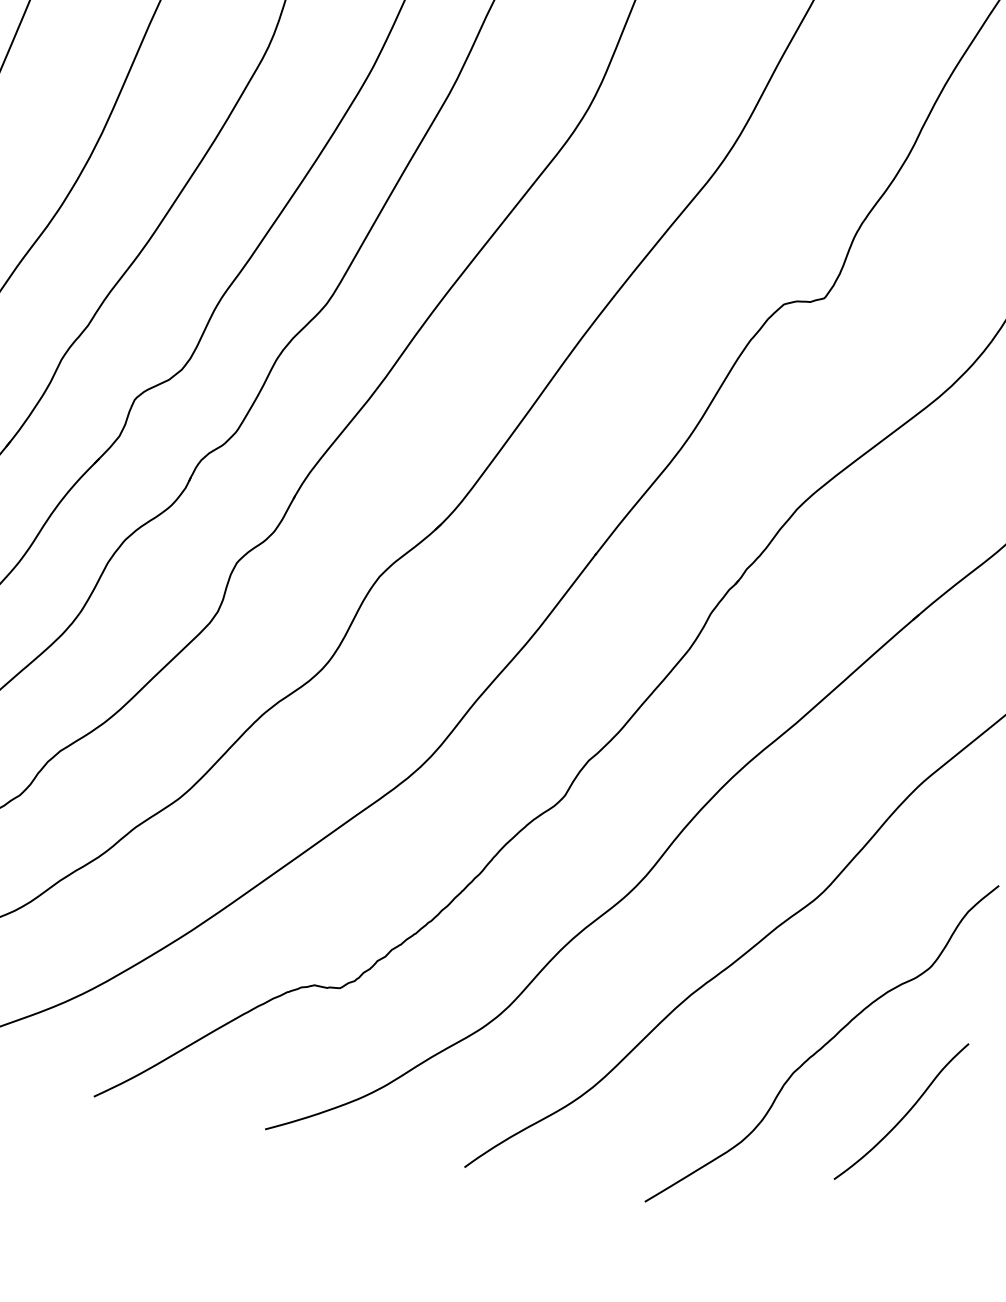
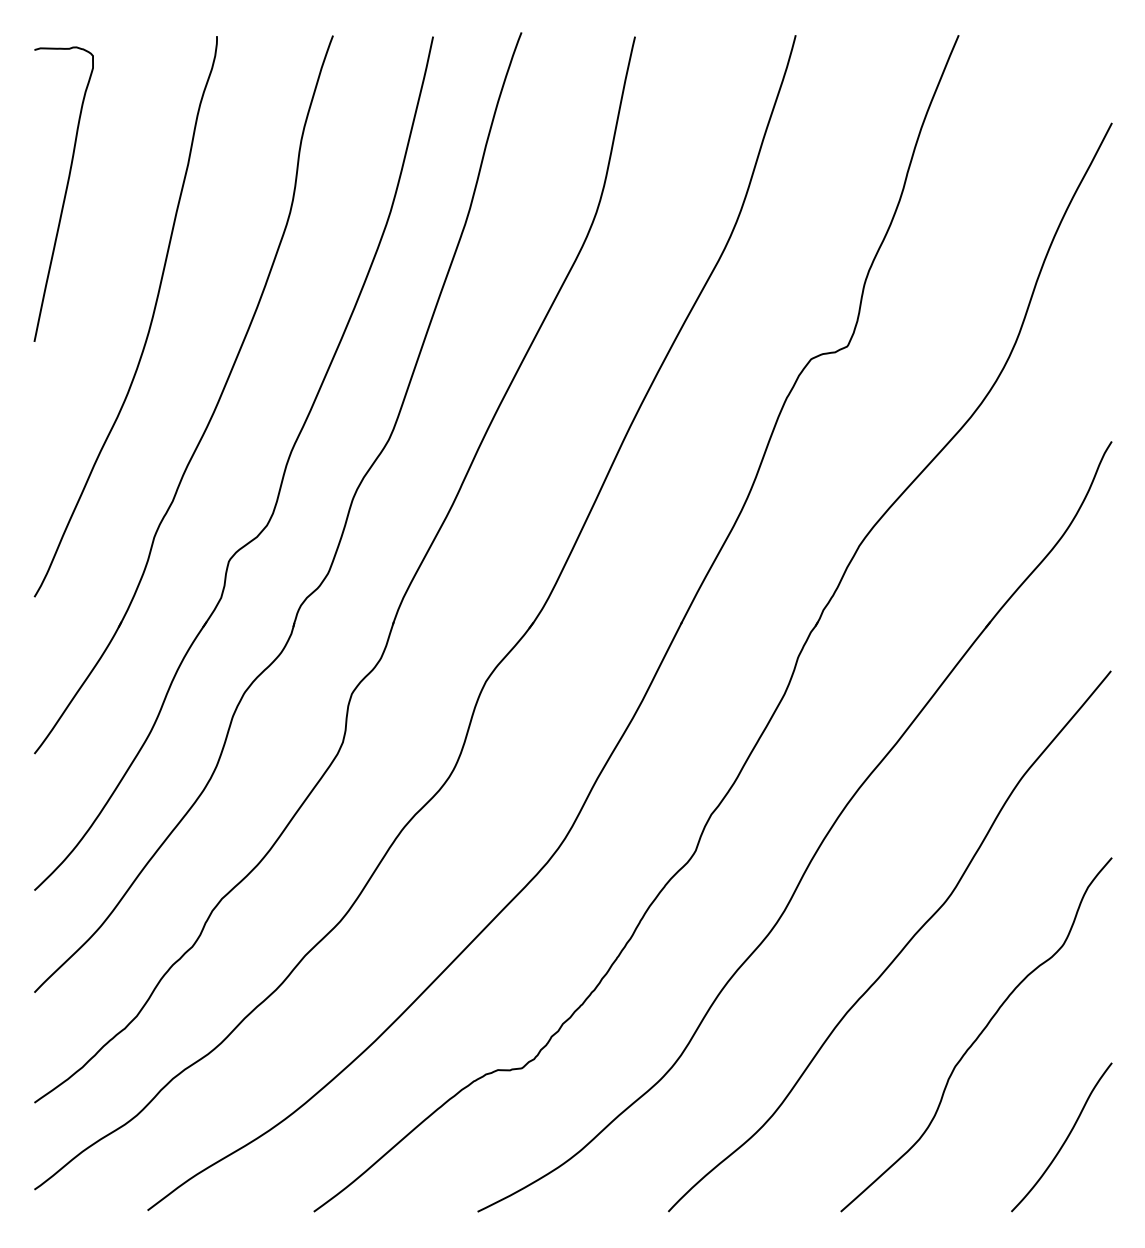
curve: (903, 1115) -> (1064, 1140), moved

